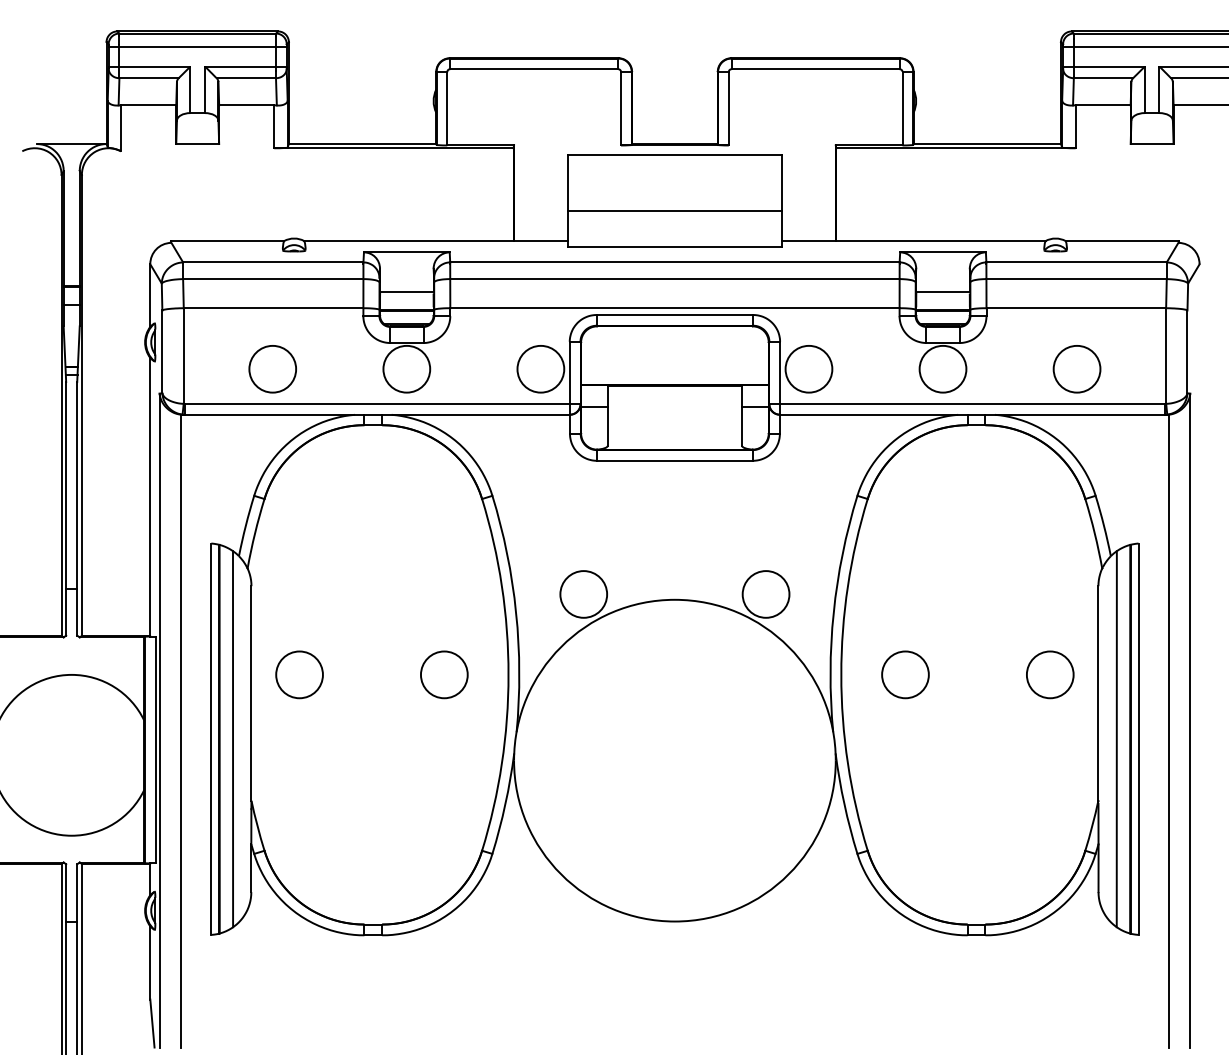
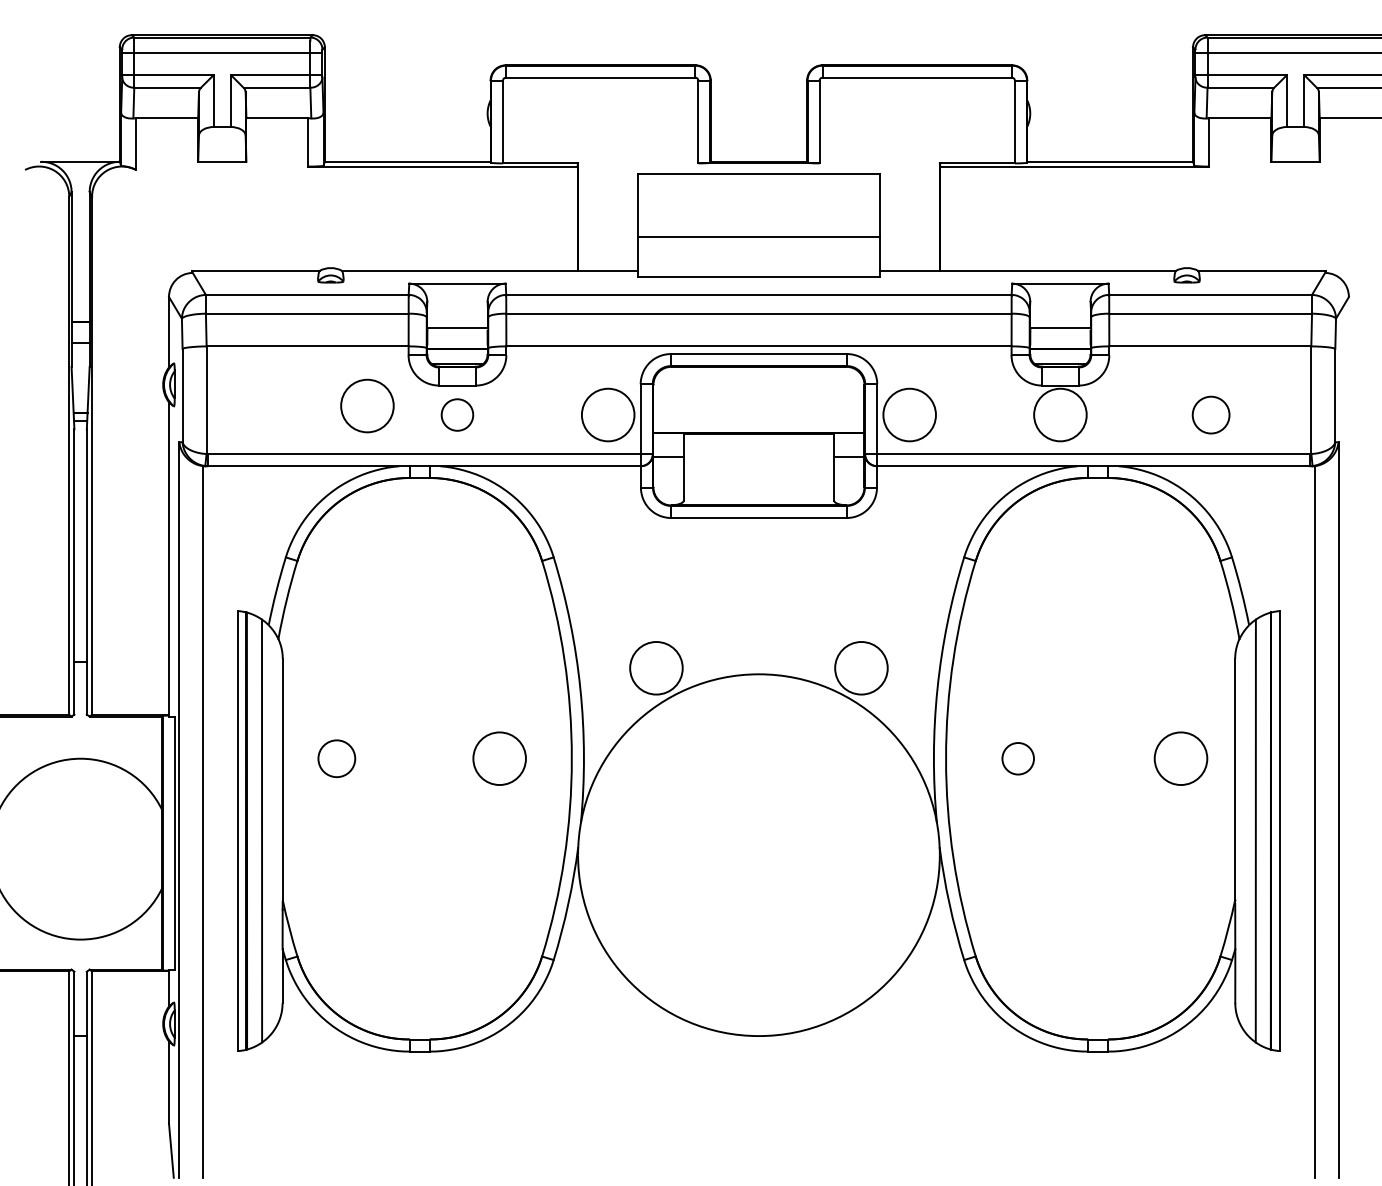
circle: (406, 368) -> (457, 414), size x0.6
circle: (272, 369) -> (367, 406), moved
circle: (1076, 369) -> (1210, 415), size x0.7
circle: (299, 674) -> (336, 758), size x0.7
circle: (905, 674) -> (1018, 758), size x0.6

